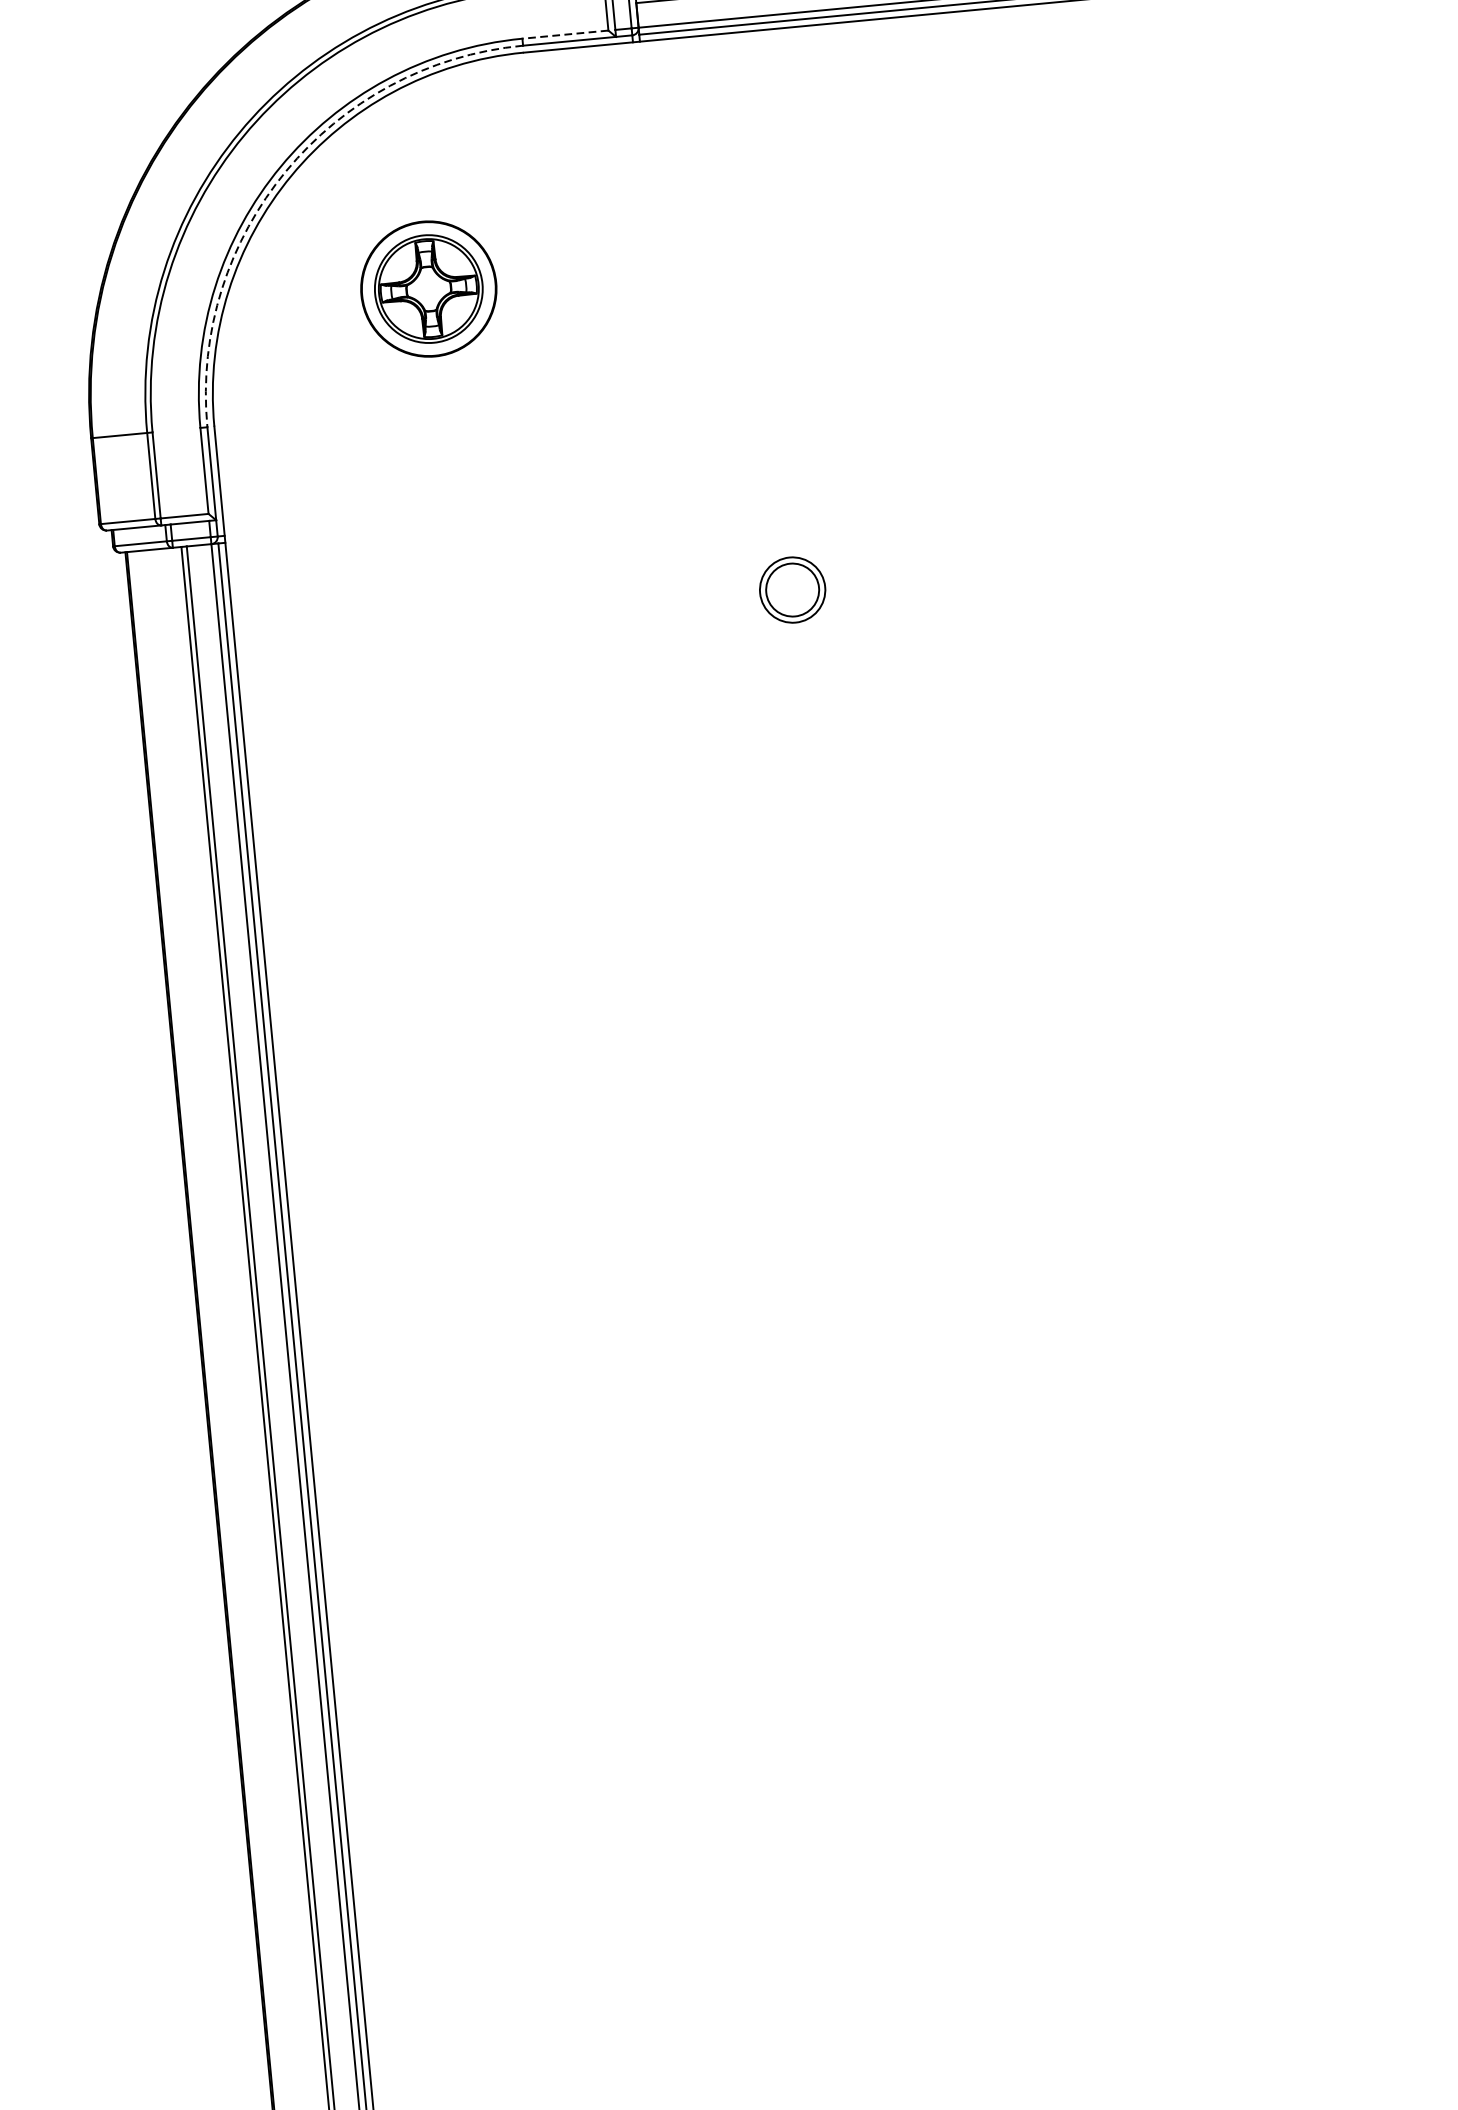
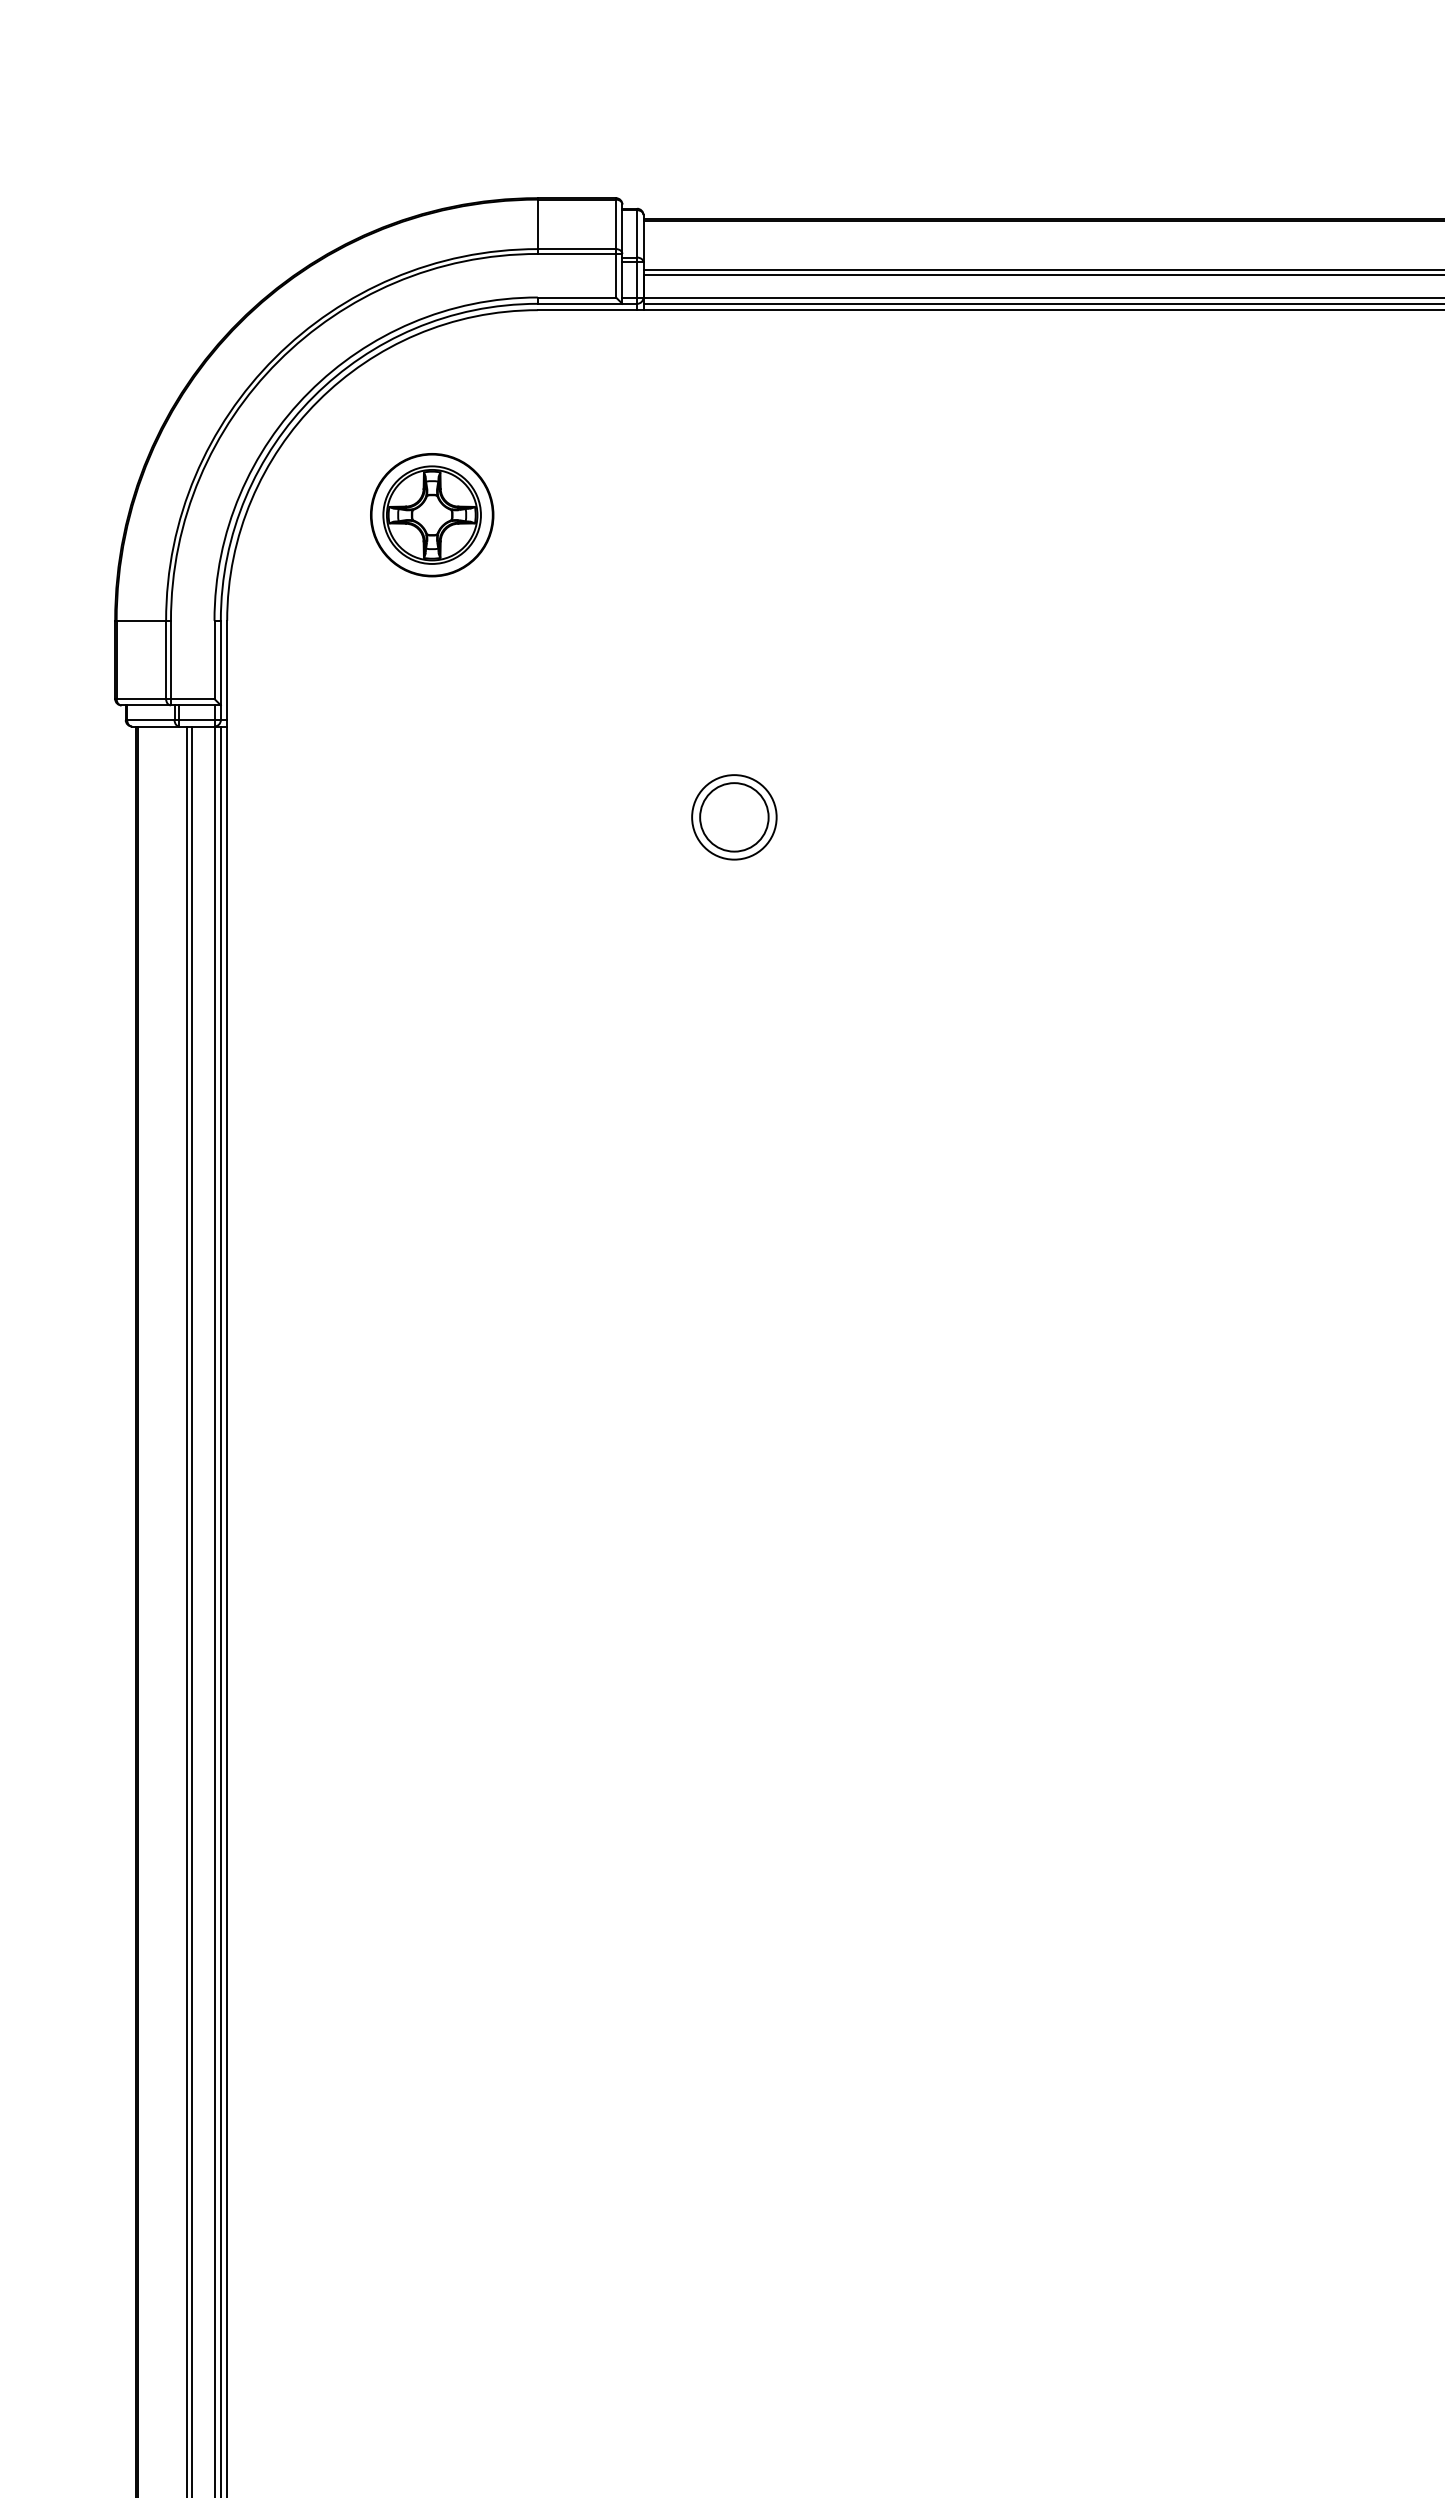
line: (564, 34) -> (576, 297), dashed -> solid
arc: (285, 170) -> (313, 396), dashed -> solid
part: (792, 590) -> (734, 817), size x1.43

